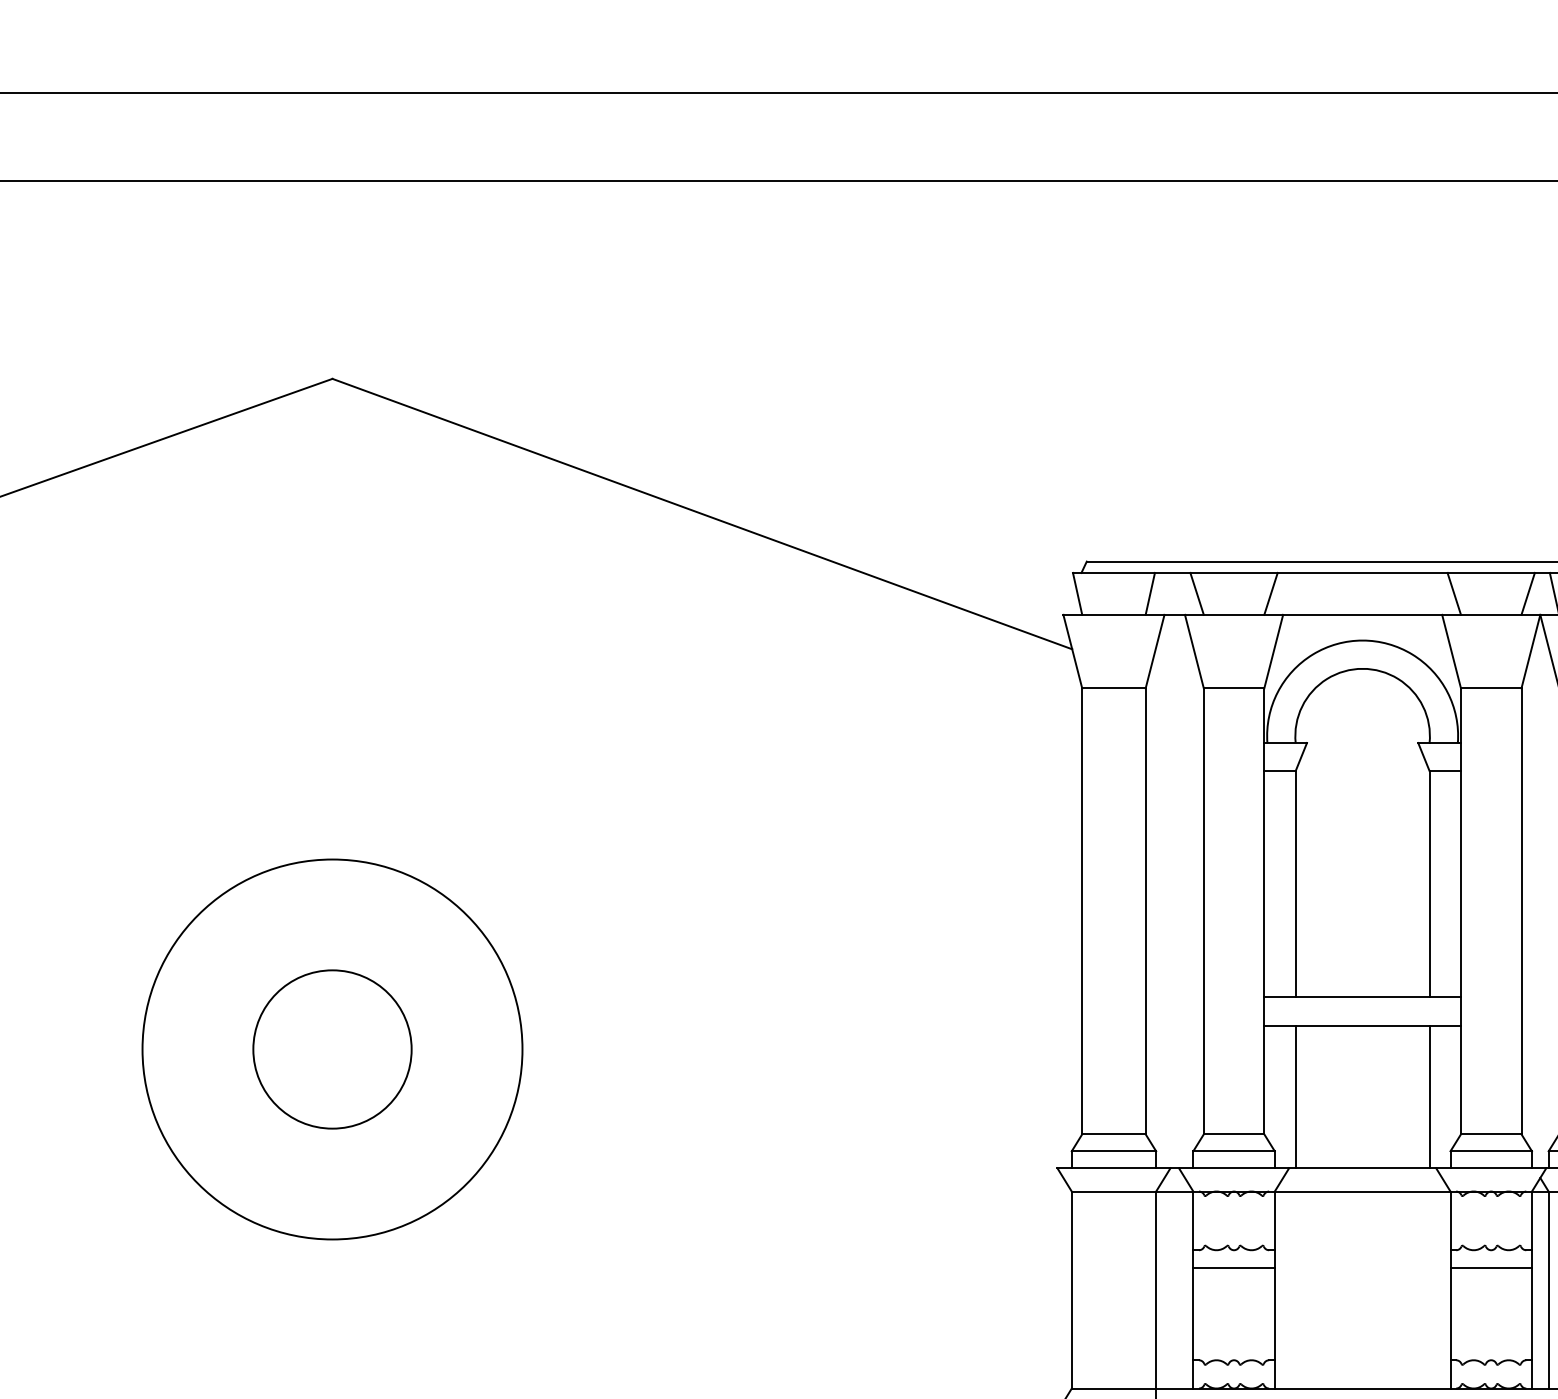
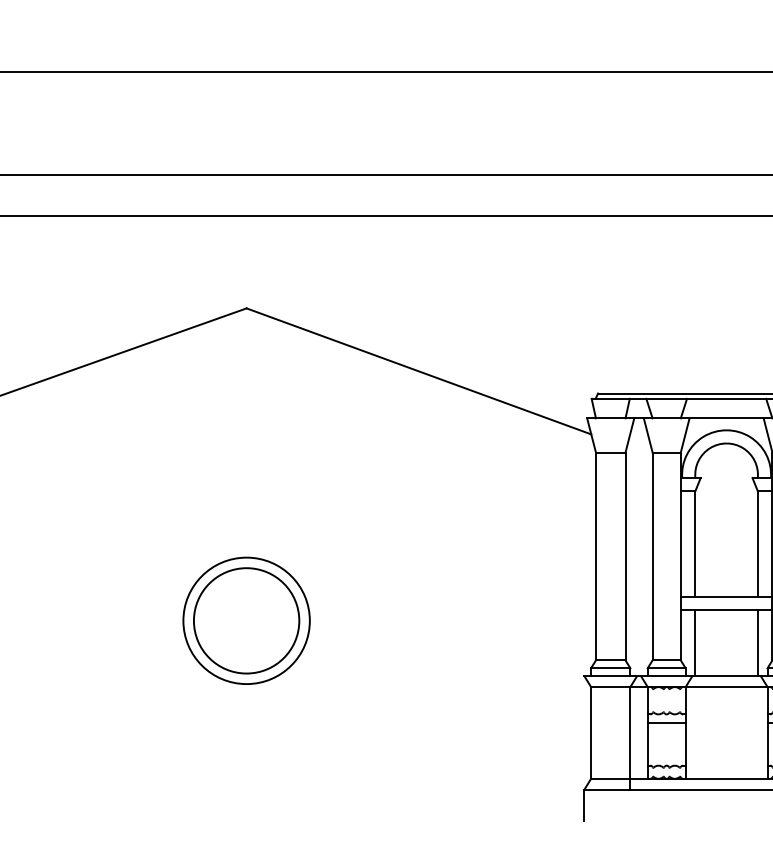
circle: (332, 1048) -> (246, 620), size x0.71
circle: (332, 1048) -> (246, 620), size x1.43

